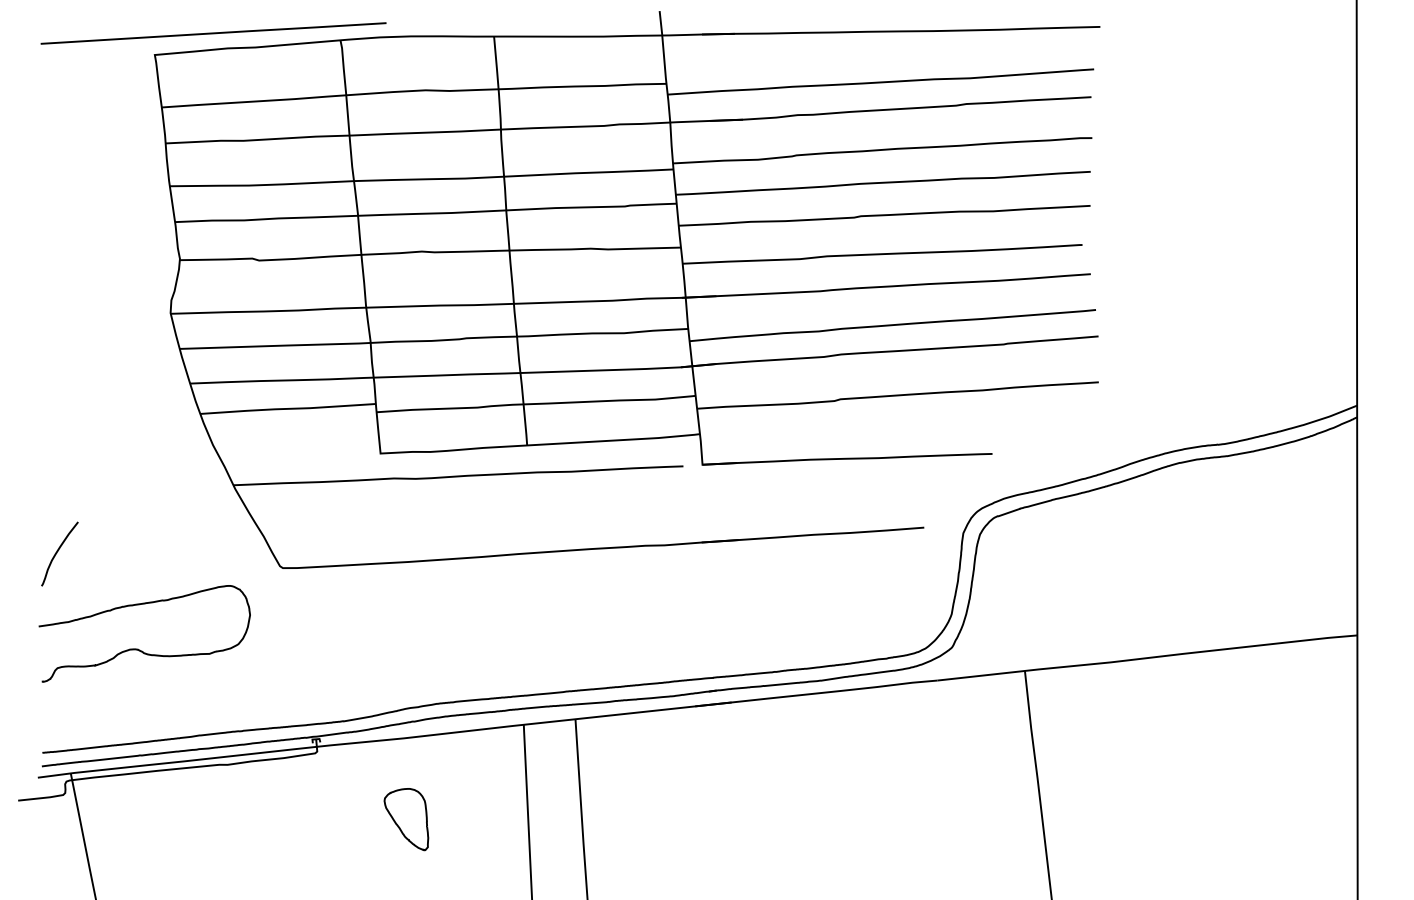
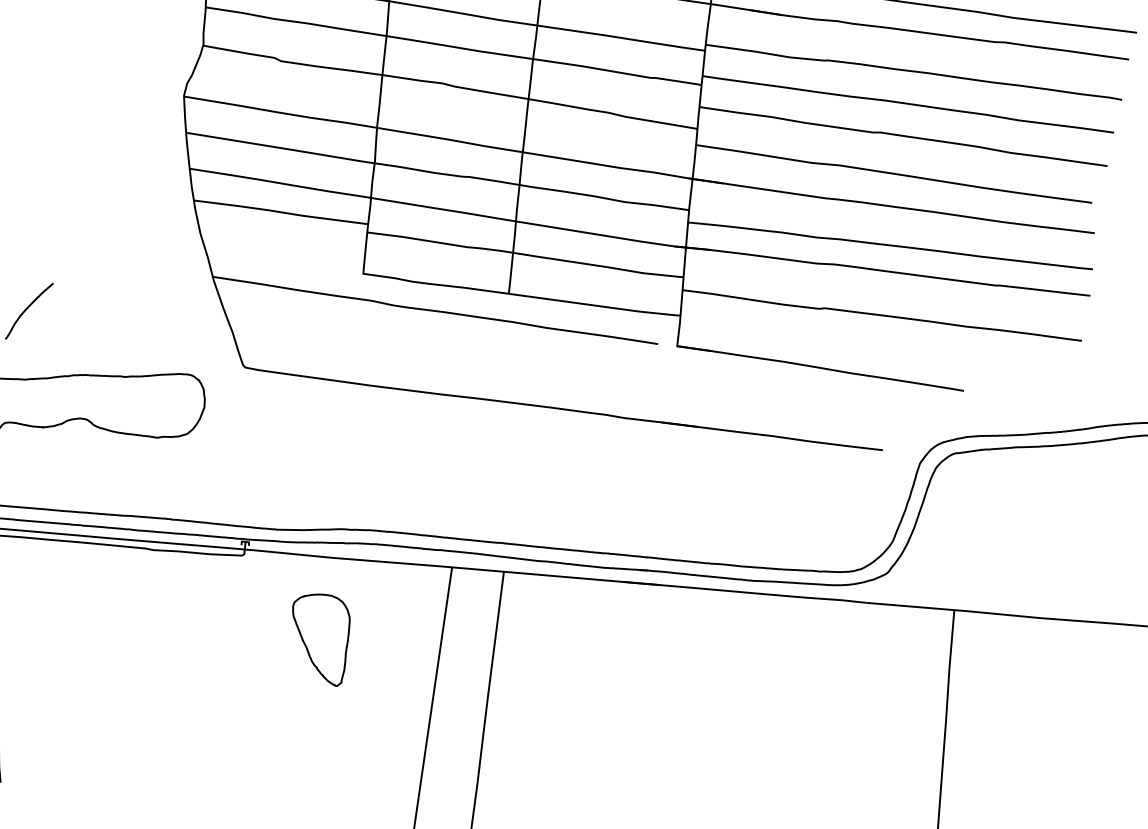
part: (406, 819) -> (318, 637), size x1.43

